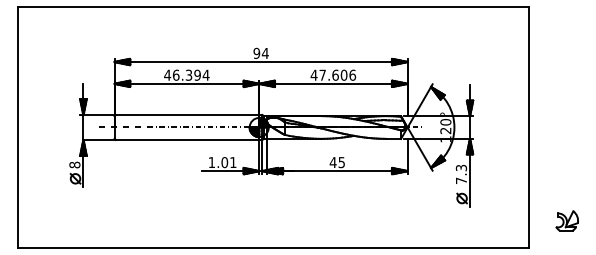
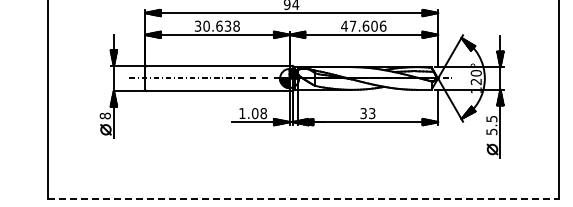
text: (186, 74) -> (216, 25), 46.394 -> 30.638
text: (233, 162) -> (263, 113), 1.01 -> 1.08
text: (336, 162) -> (366, 113), 45 -> 33
text: (461, 174) -> (491, 125), 7.3 -> 5.5
line: (273, 247) -> (303, 198), solid -> dashed

